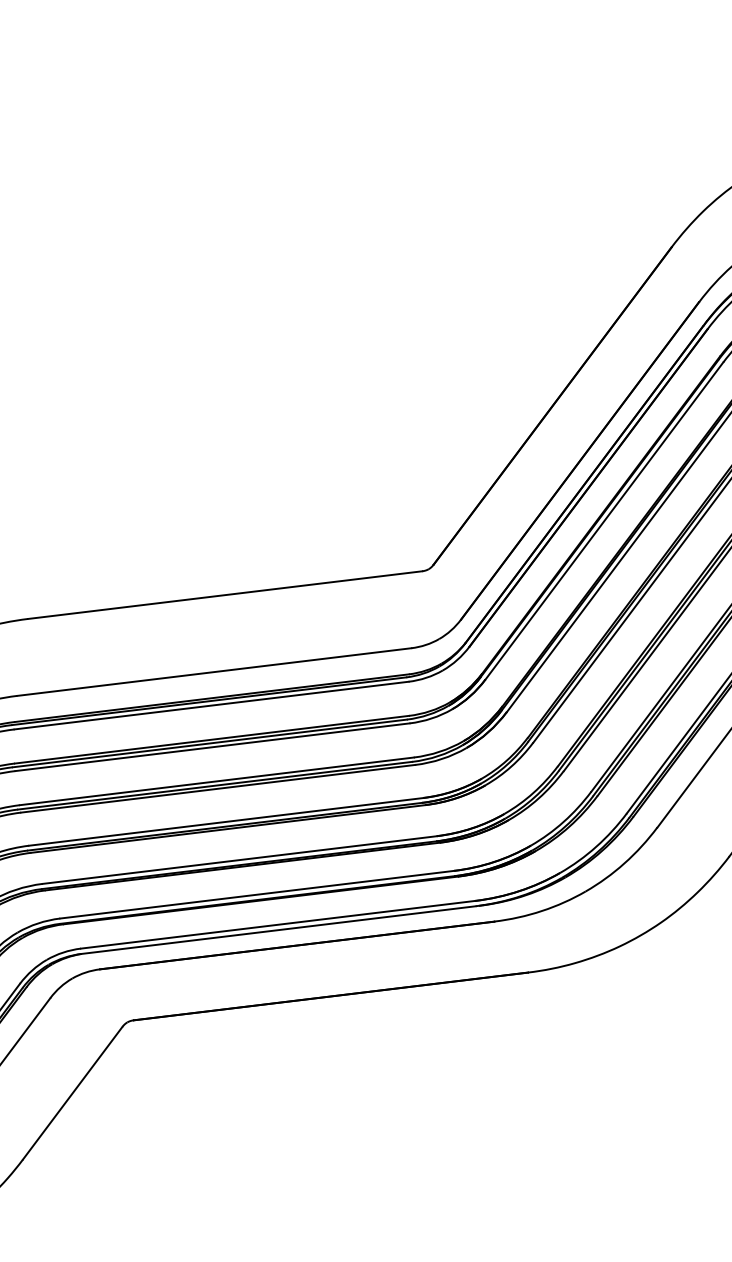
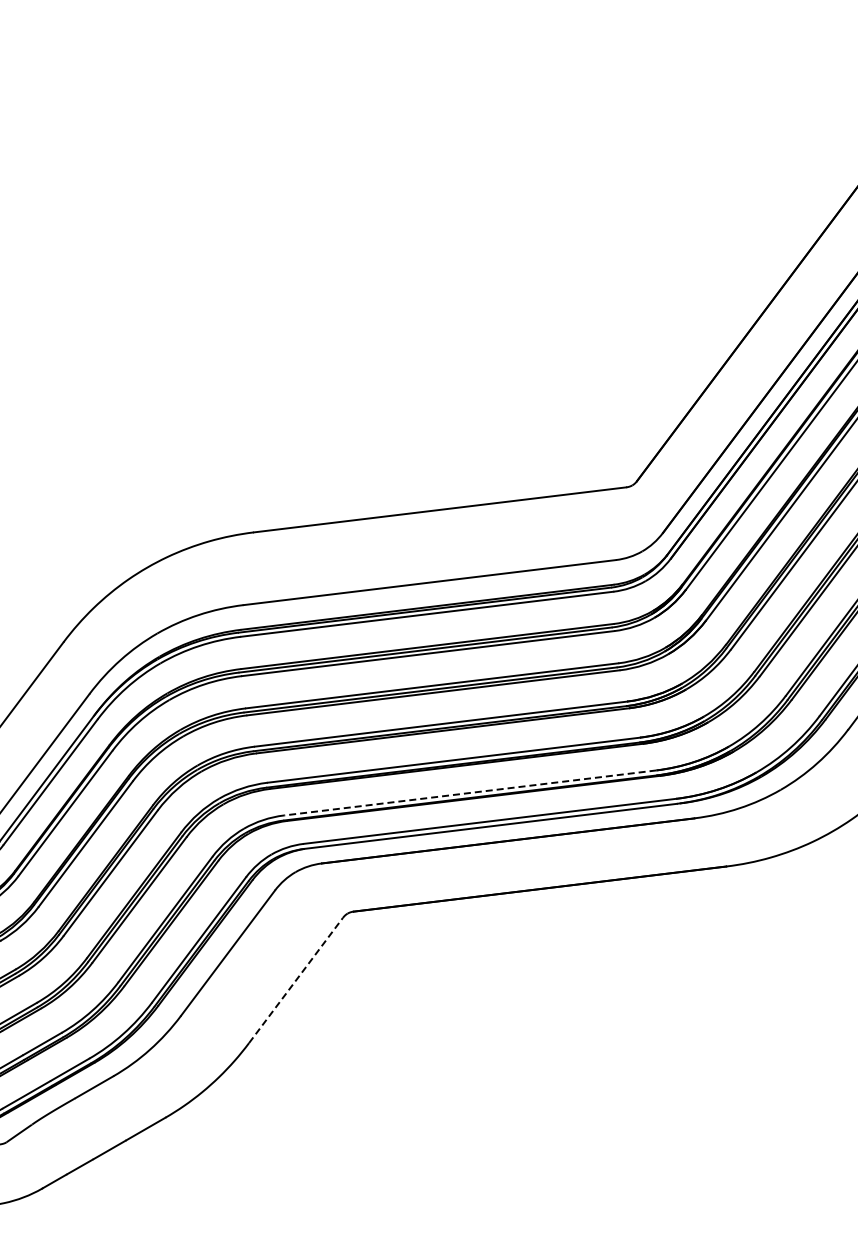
line: (256, 895) -> (469, 793), solid -> dashed
line: (73, 1093) -> (296, 980), solid -> dashed

